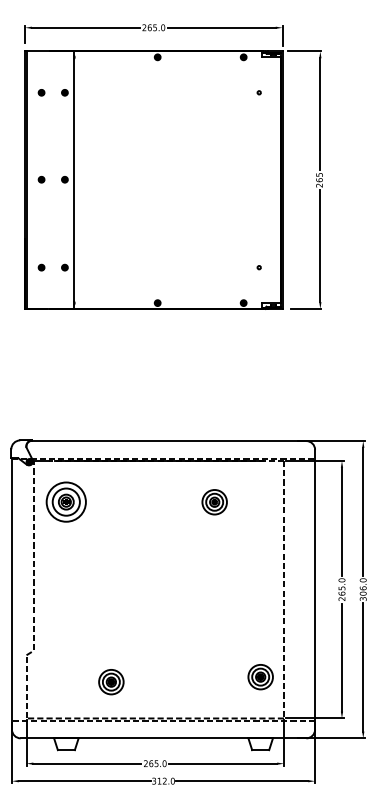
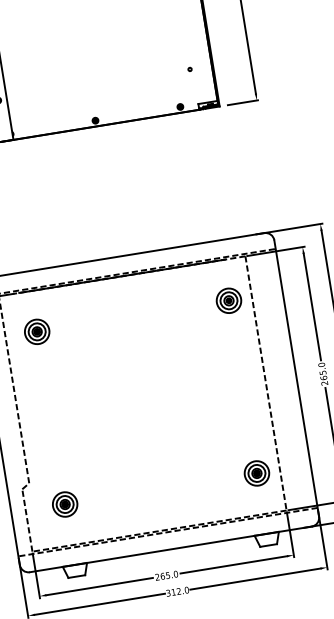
part: (66, 502) -> (37, 332), size x0.62
part: (214, 502) -> (228, 301), moved
part: (111, 682) -> (65, 504), moved

